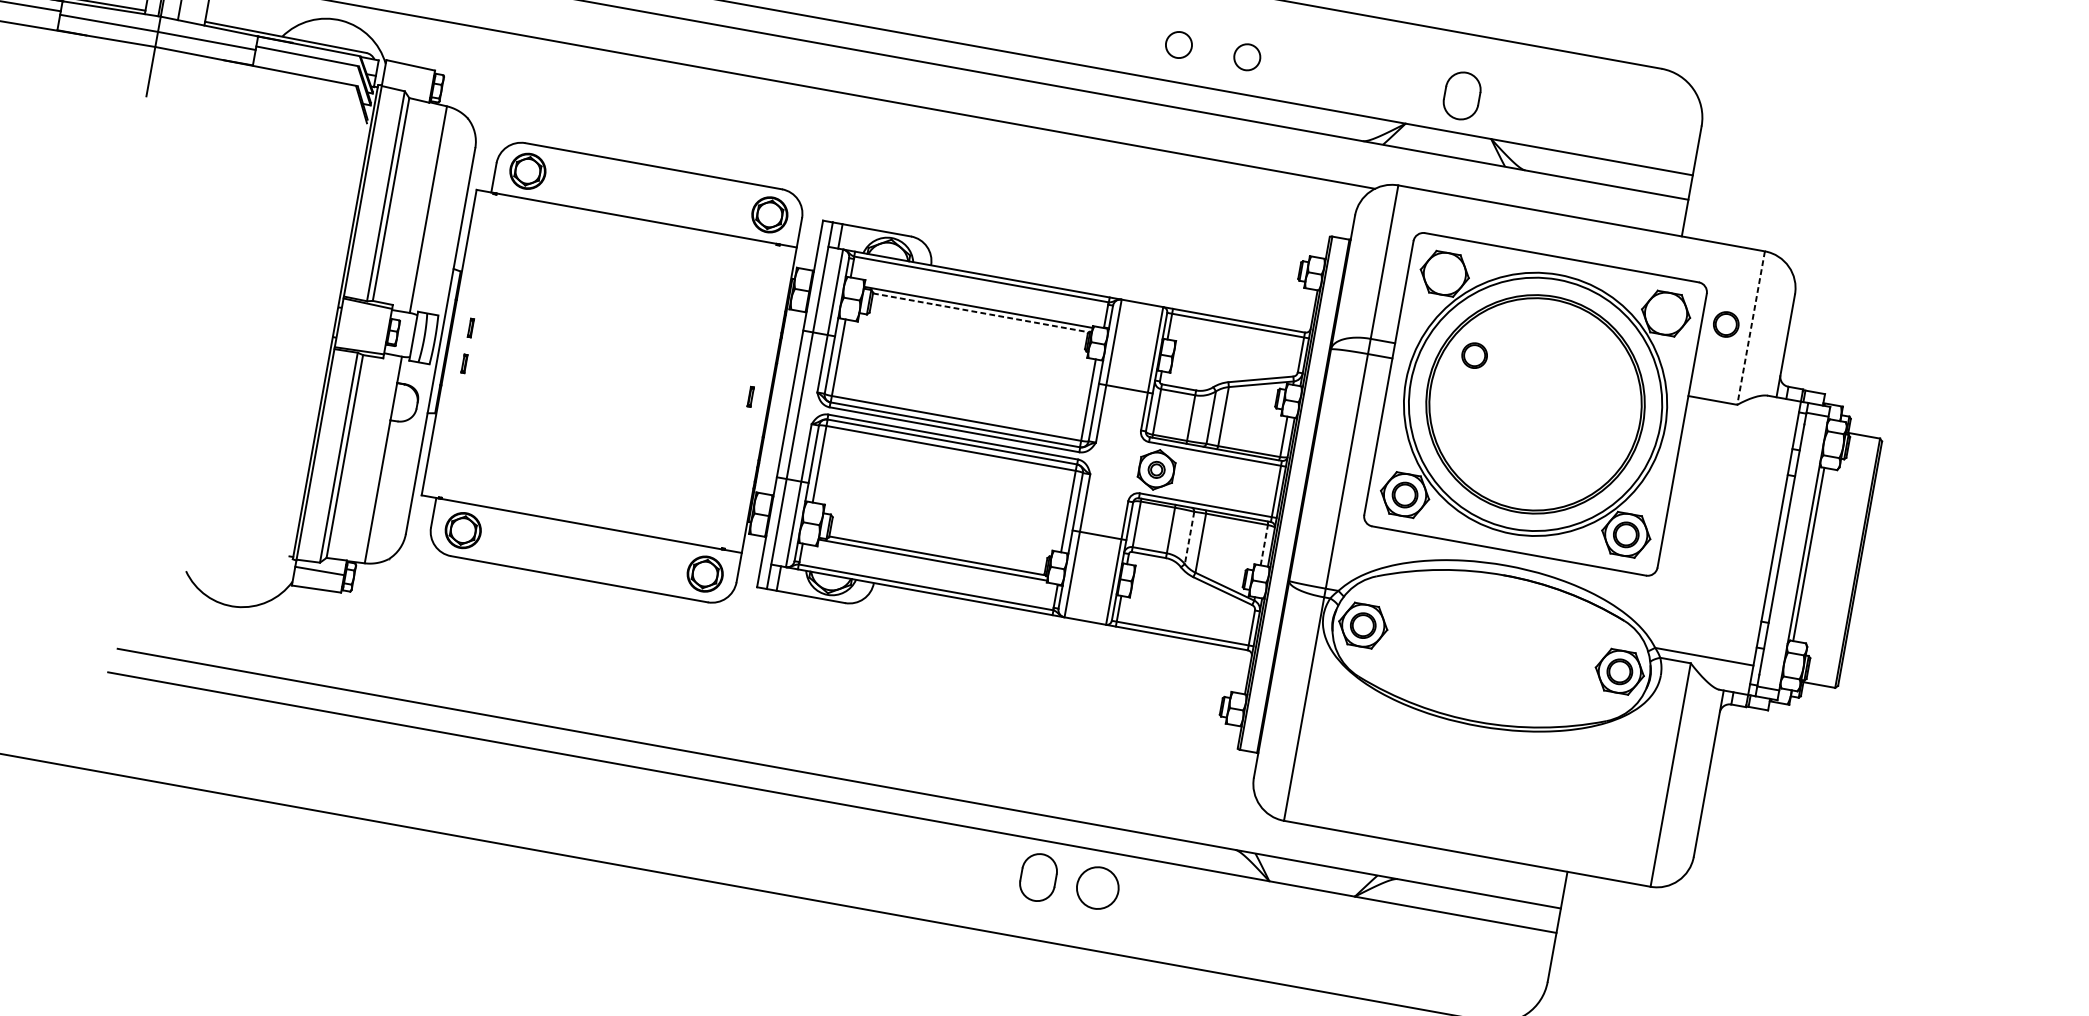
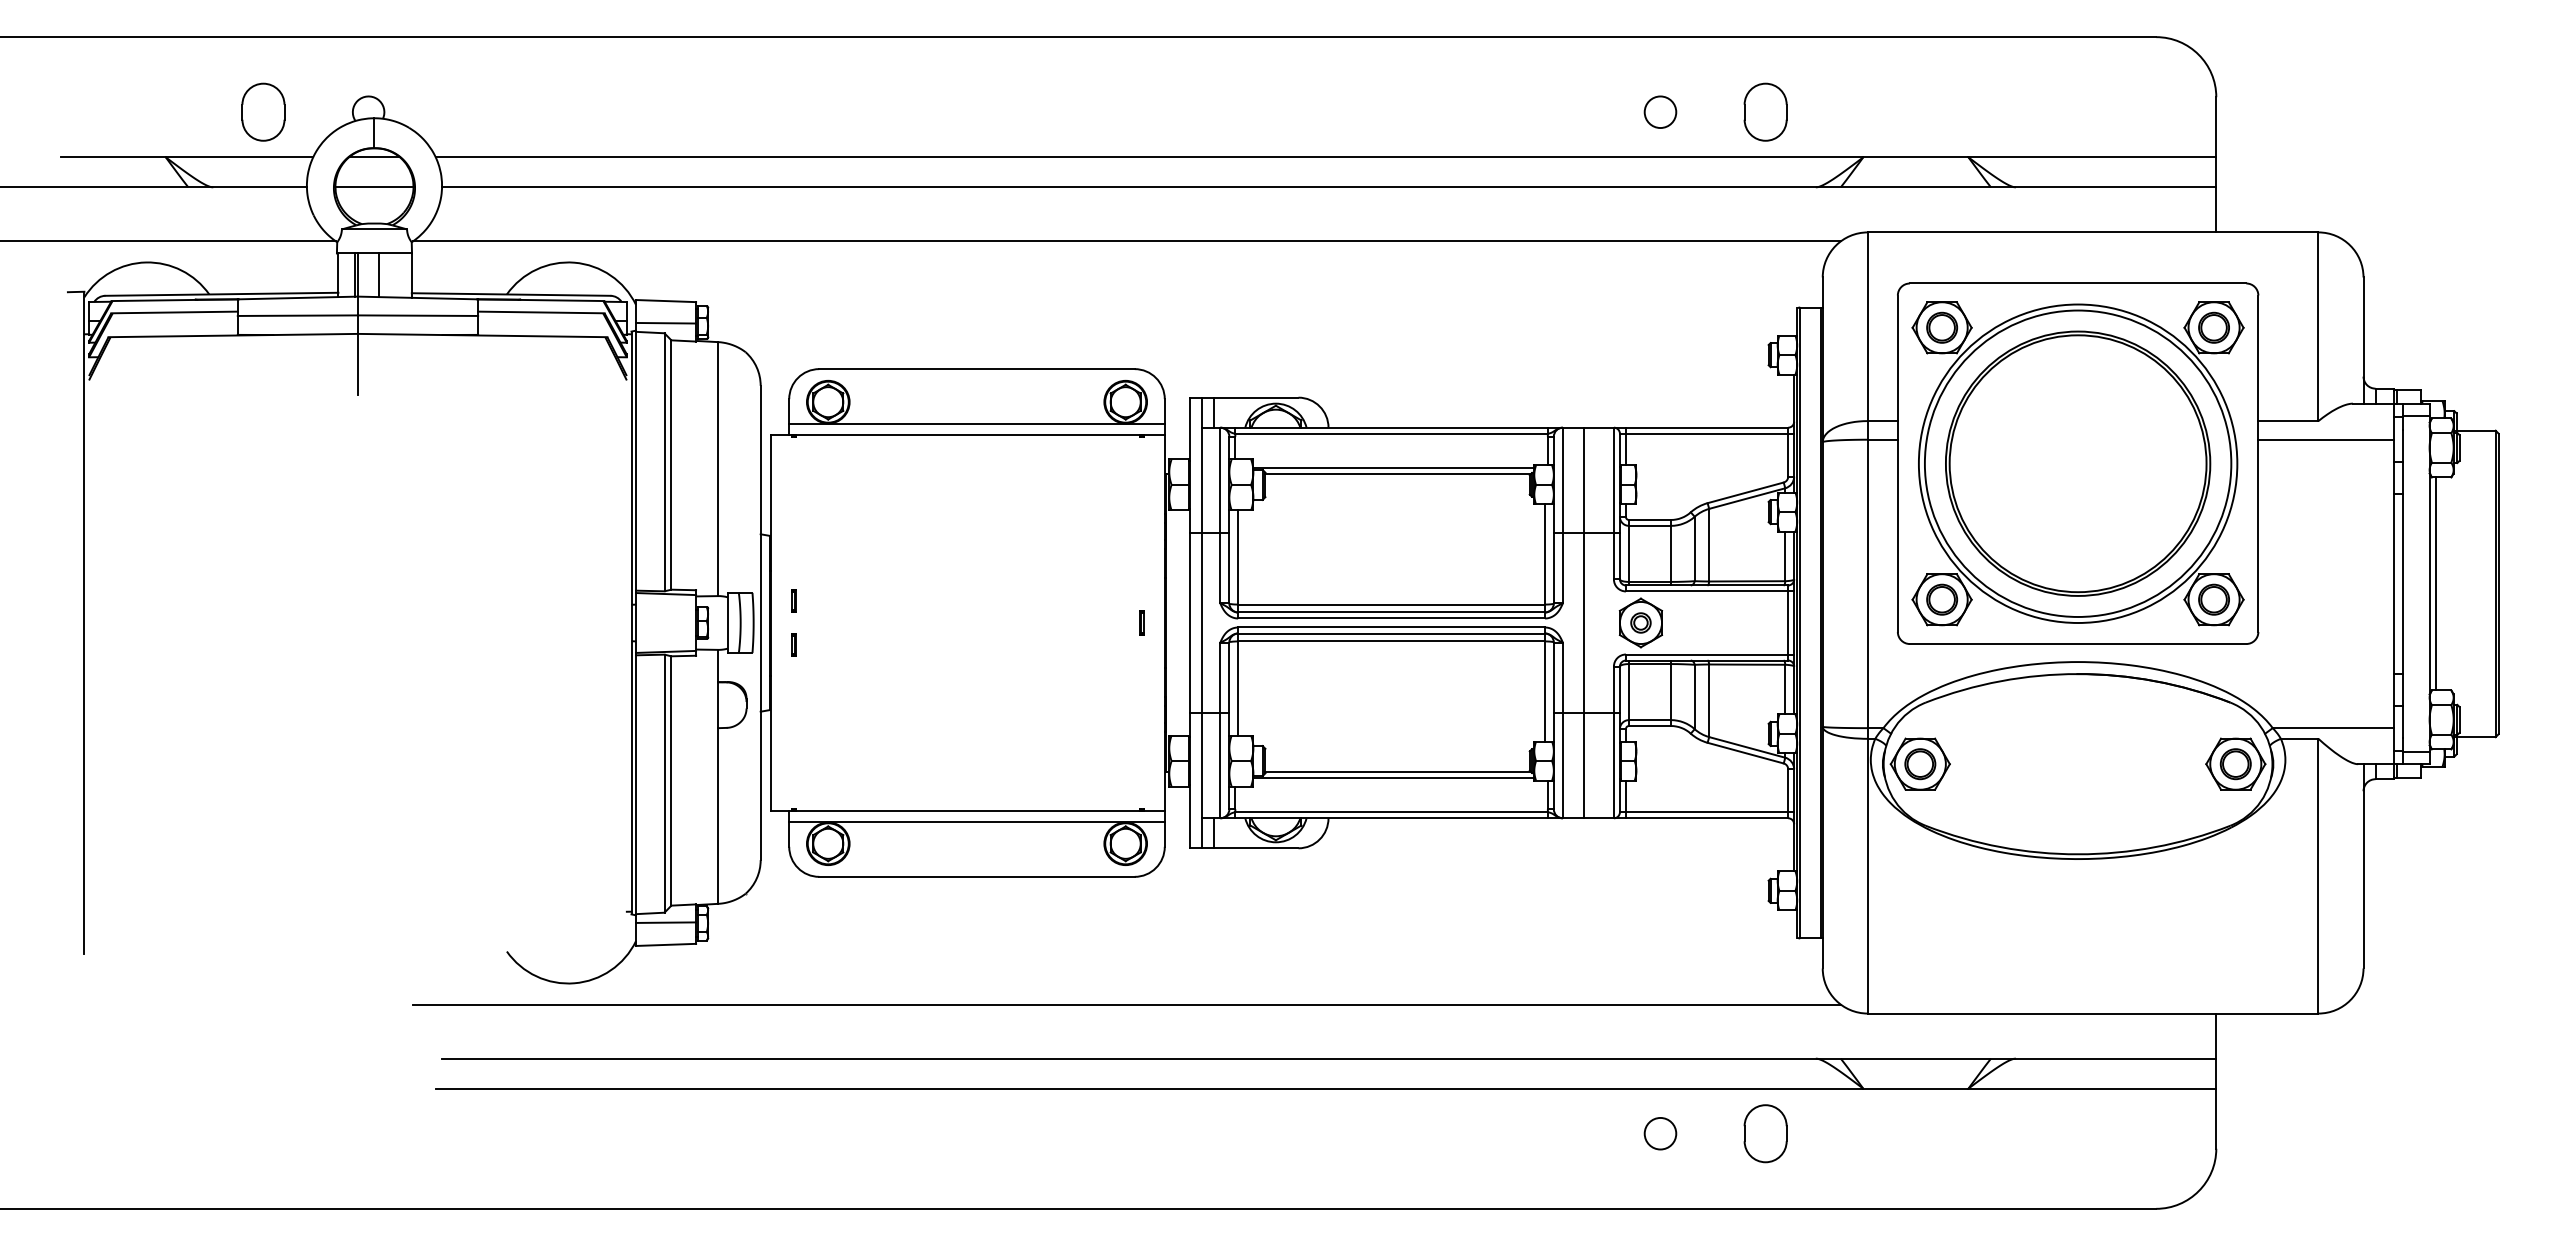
circle: (1179, 44) -> (1576, 111), removed
line: (407, 82) -> (666, 322), added
part: (1462, 95) -> (1765, 111), moved
line: (645, 211) -> (976, 424), added
line: (981, 312) -> (1398, 473), dashed -> solid
part: (1725, 324) -> (2213, 327), moved
line: (1751, 328) -> (2318, 327), dashed -> solid
part: (1474, 355) -> (1942, 327), moved
line: (1740, 420) -> (2325, 439), added
line: (1109, 461) -> (1583, 622), added
line: (587, 534) -> (976, 821), added
line: (1189, 538) -> (1694, 697), dashed -> solid
line: (1264, 545) -> (1785, 689), dashed -> solid
line: (682, 704) -> (1126, 1004), added
part: (1038, 877) -> (1765, 1133), moved
circle: (1097, 888) -> (1660, 1133), size x0.62

